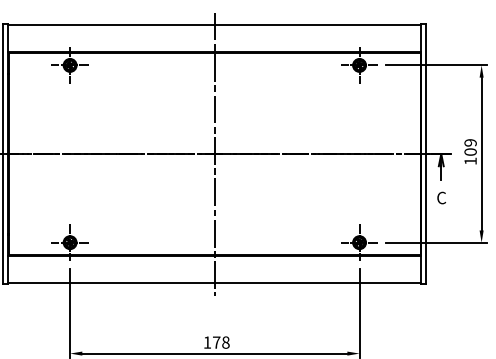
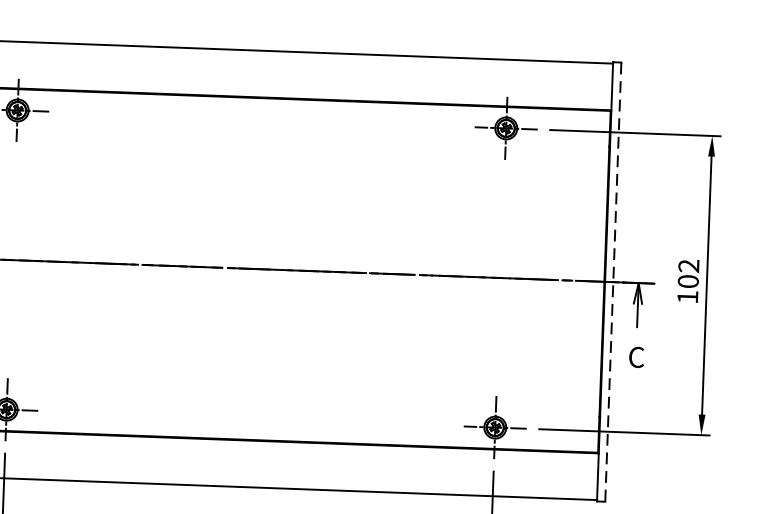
text: (470, 142) -> (688, 265), 109 -> 102
line: (214, 153) -> (255, 268), removed
line: (426, 154) -> (613, 282), solid -> dashed

